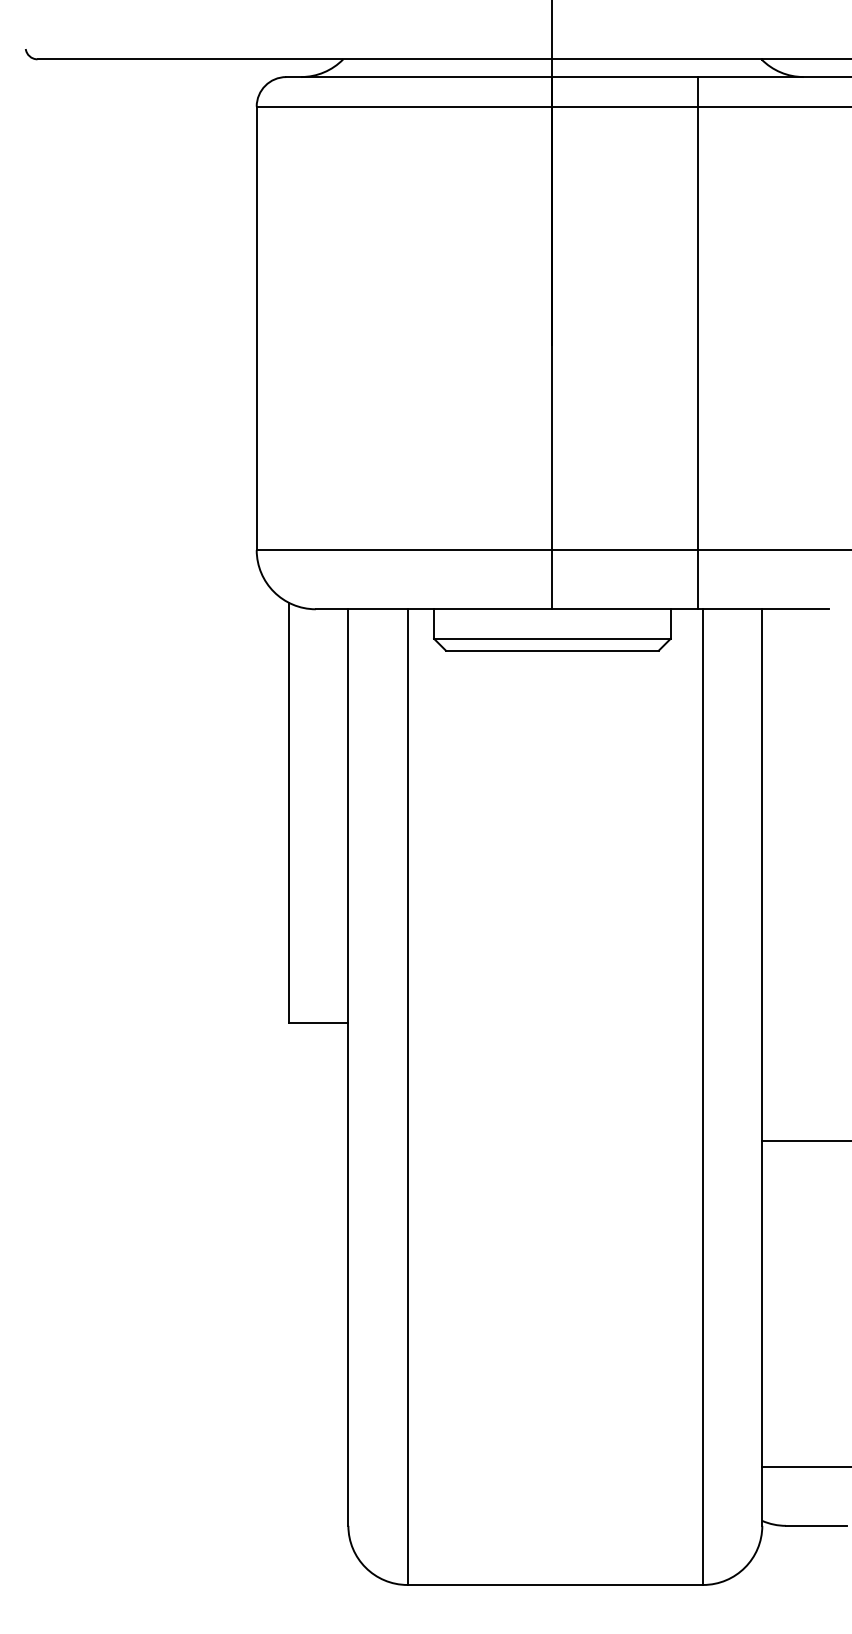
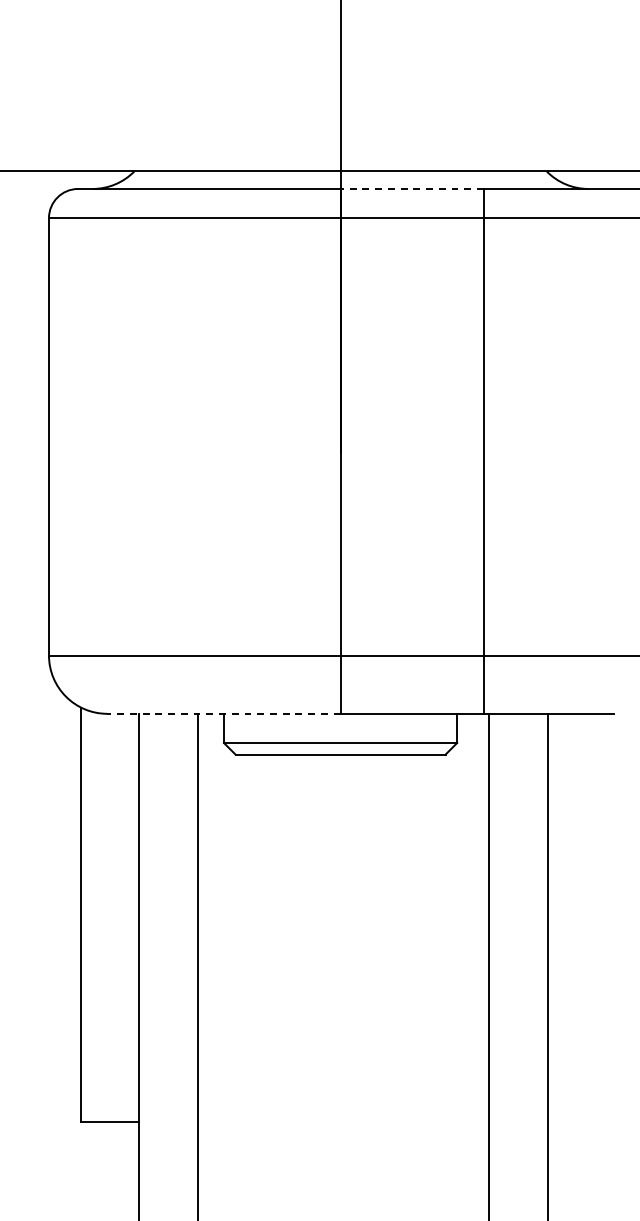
line: (625, 77) -> (412, 189), solid -> dashed
line: (433, 609) -> (223, 714), solid -> dashed

